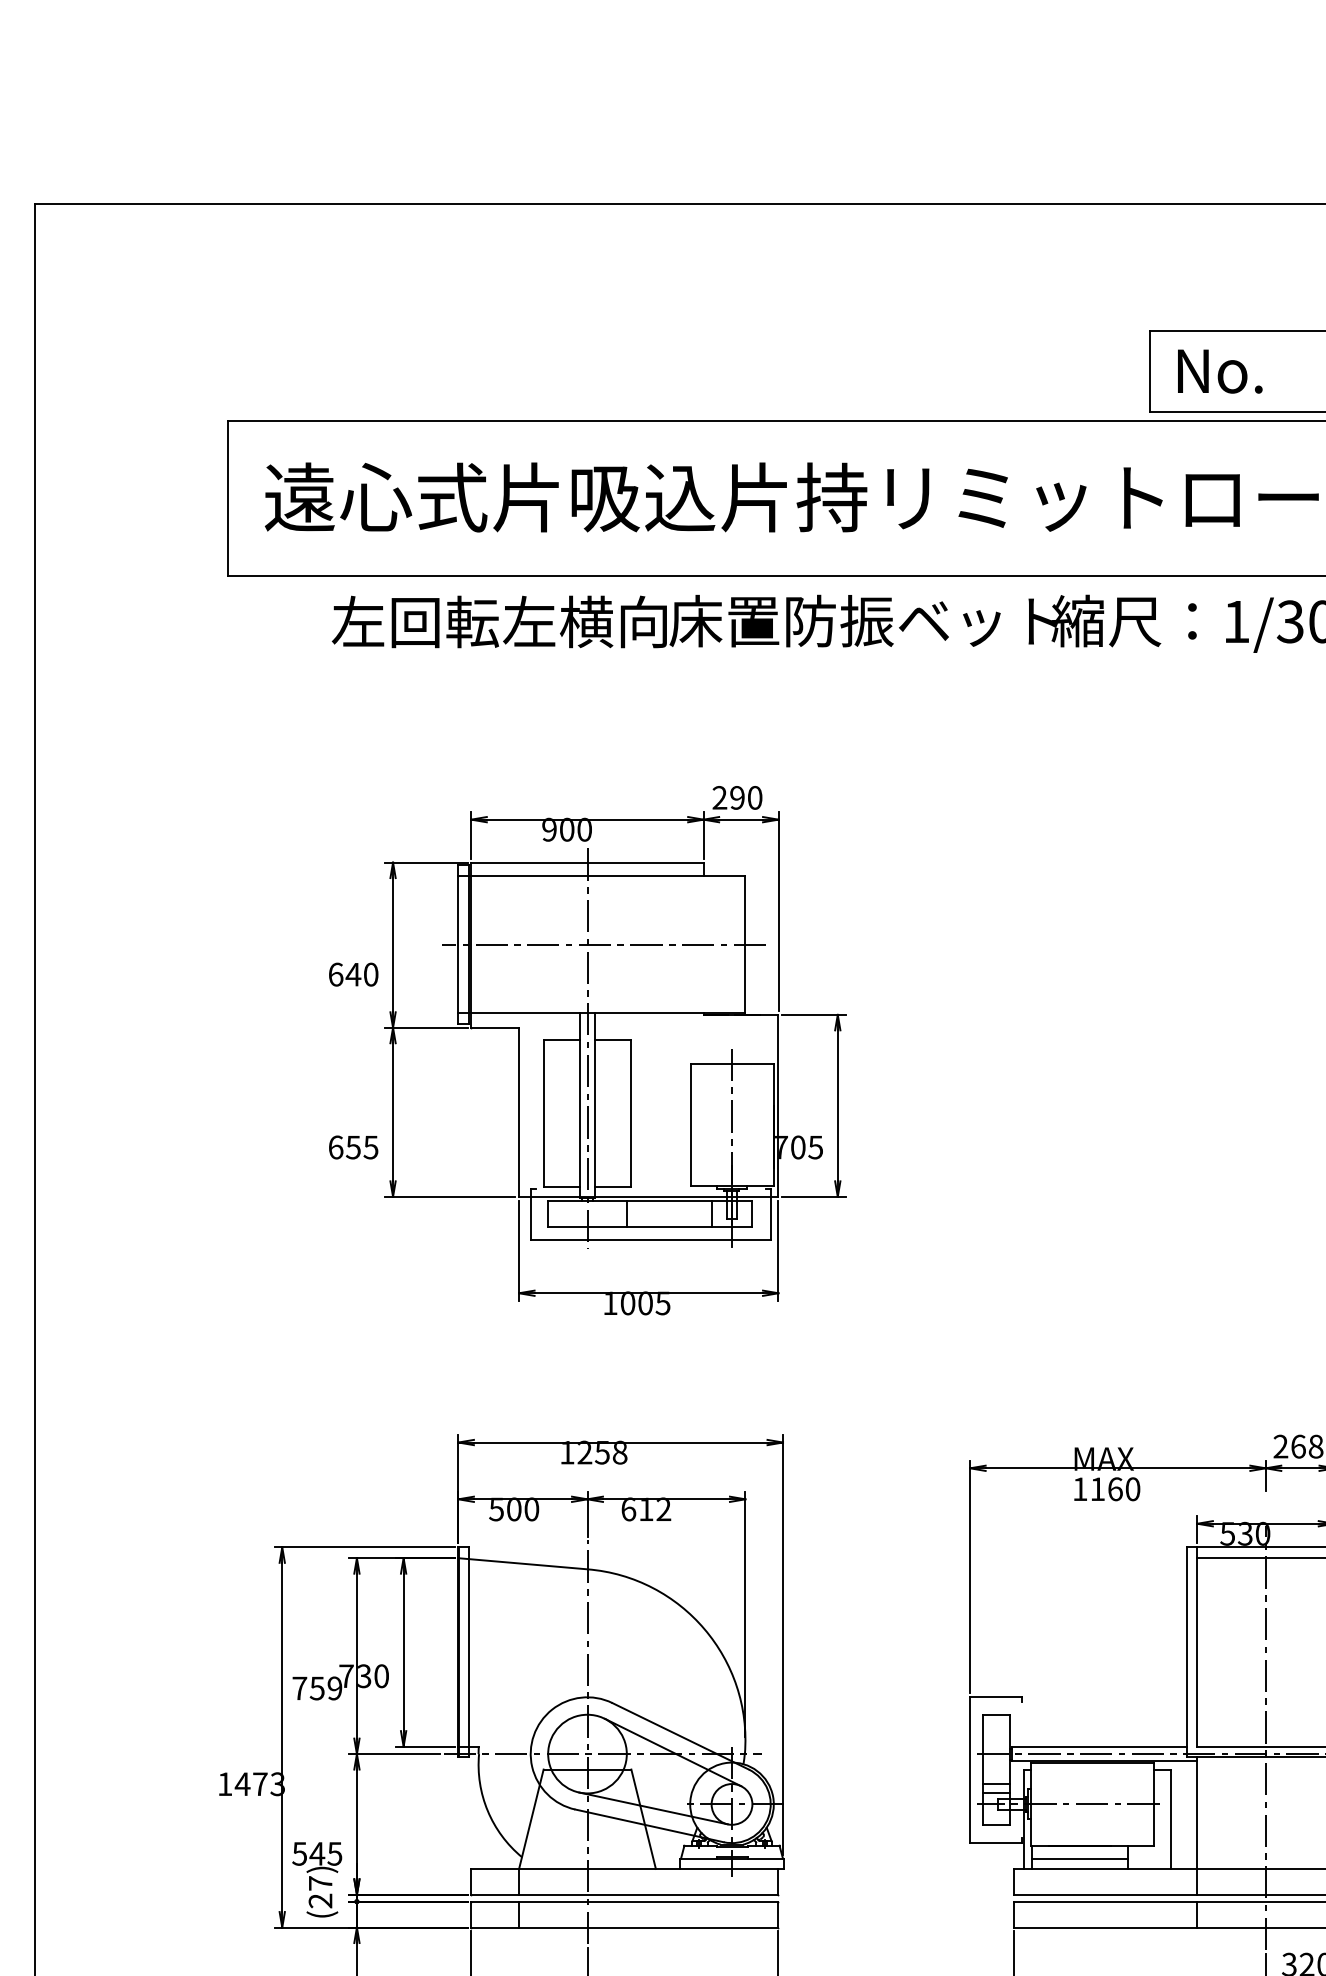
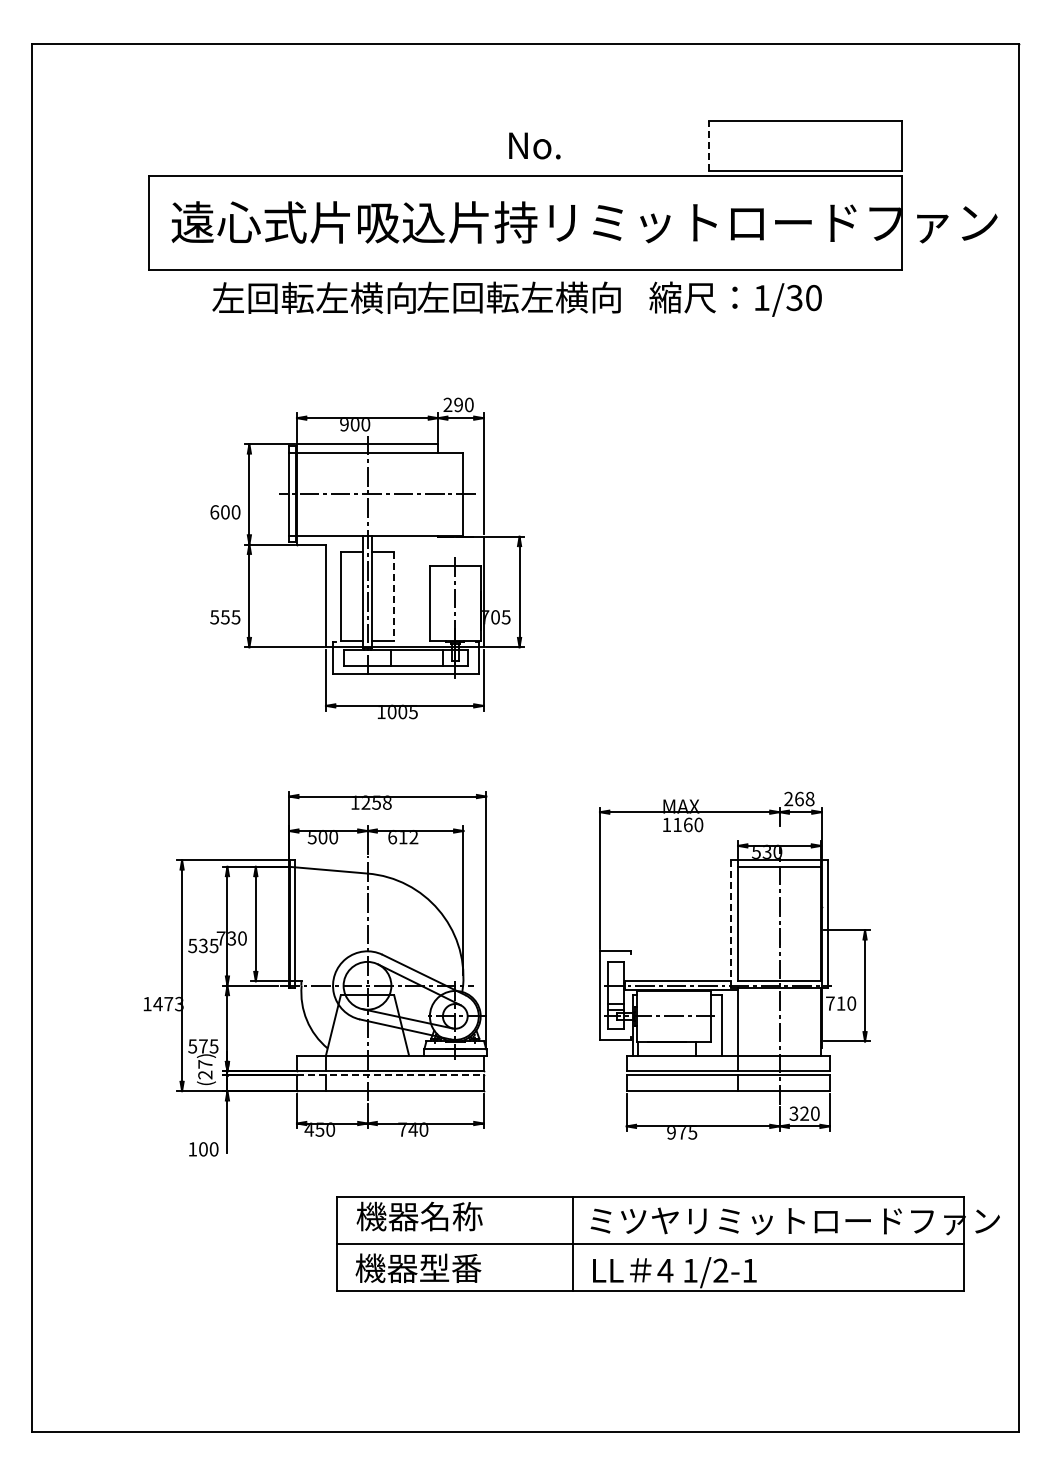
line: (1150, 370) -> (709, 145), solid -> dashed
text: (1219, 370) -> (534, 145), moved
text: (864, 620) -> (535, 297), 床置防振ベット -> 左回転左横向
text: (353, 974) -> (225, 512), 640 -> 600
line: (631, 1113) -> (394, 596), solid -> dashed
text: (335, 1147) -> (214, 617), 655 -> 555
line: (1186, 1653) -> (731, 924), solid -> dashed
text: (317, 1687) -> (203, 945), 759 -> 535
text: (317, 1853) -> (203, 1046), 545 -> 575
line: (1079, 1858) -> (666, 1049), removed
line: (625, 1901) -> (390, 1075), solid -> dashed

